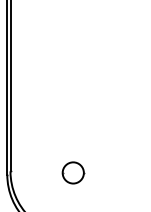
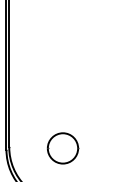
part: (73, 172) -> (63, 148), size x1.67

